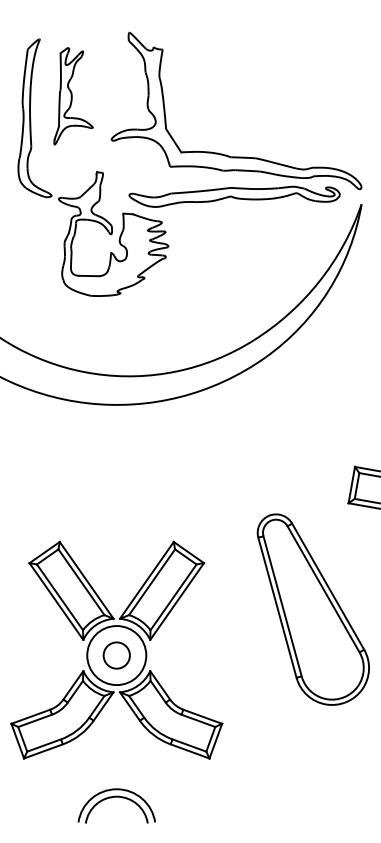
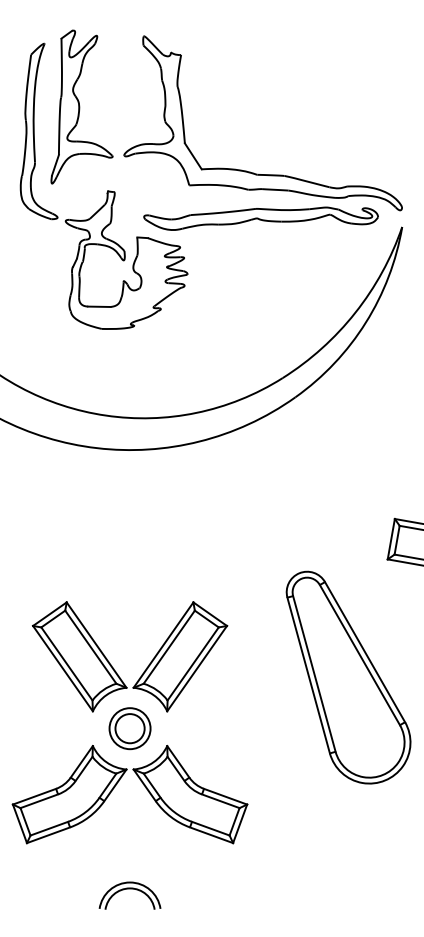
part: (73, 95) -> (81, 106), size x1.43
circle: (116, 655) -> (129, 728), size x0.62
part: (116, 805) -> (129, 895), size x0.71

